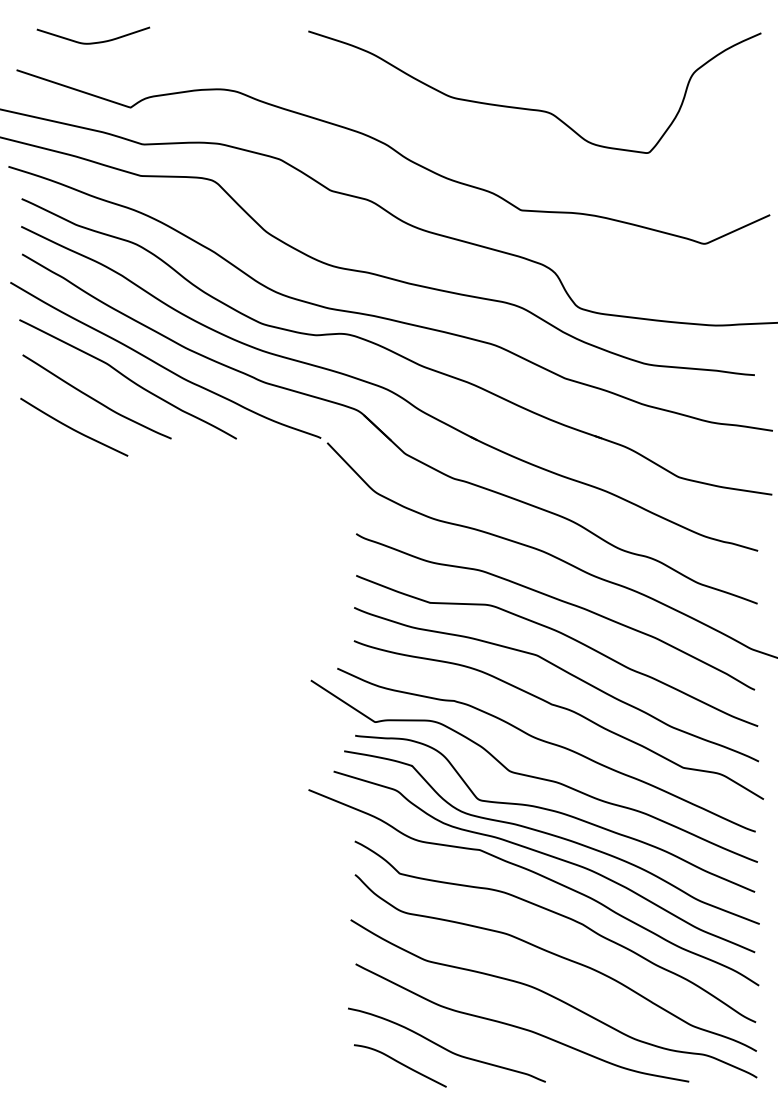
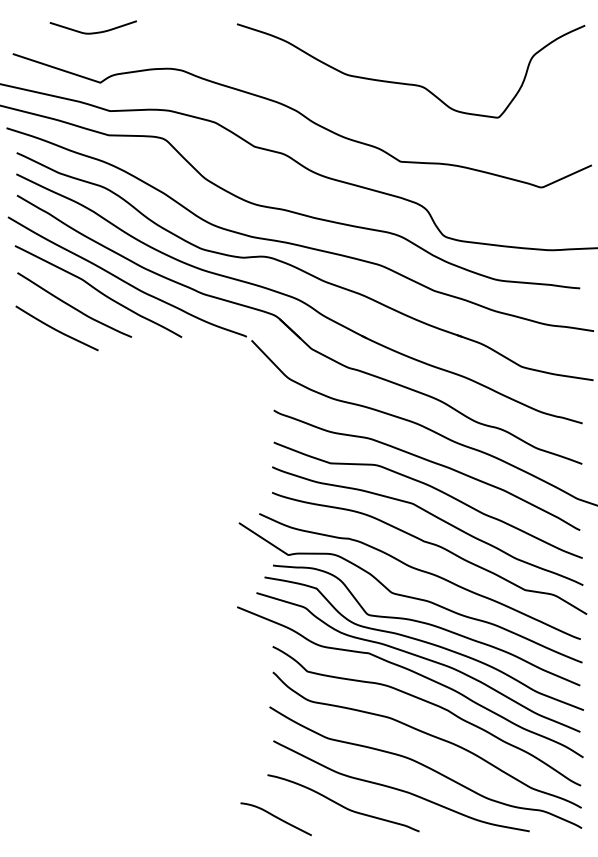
curve: (93, 42) -> (93, 32), moved
curve: (400, 1064) -> (276, 818), moved

